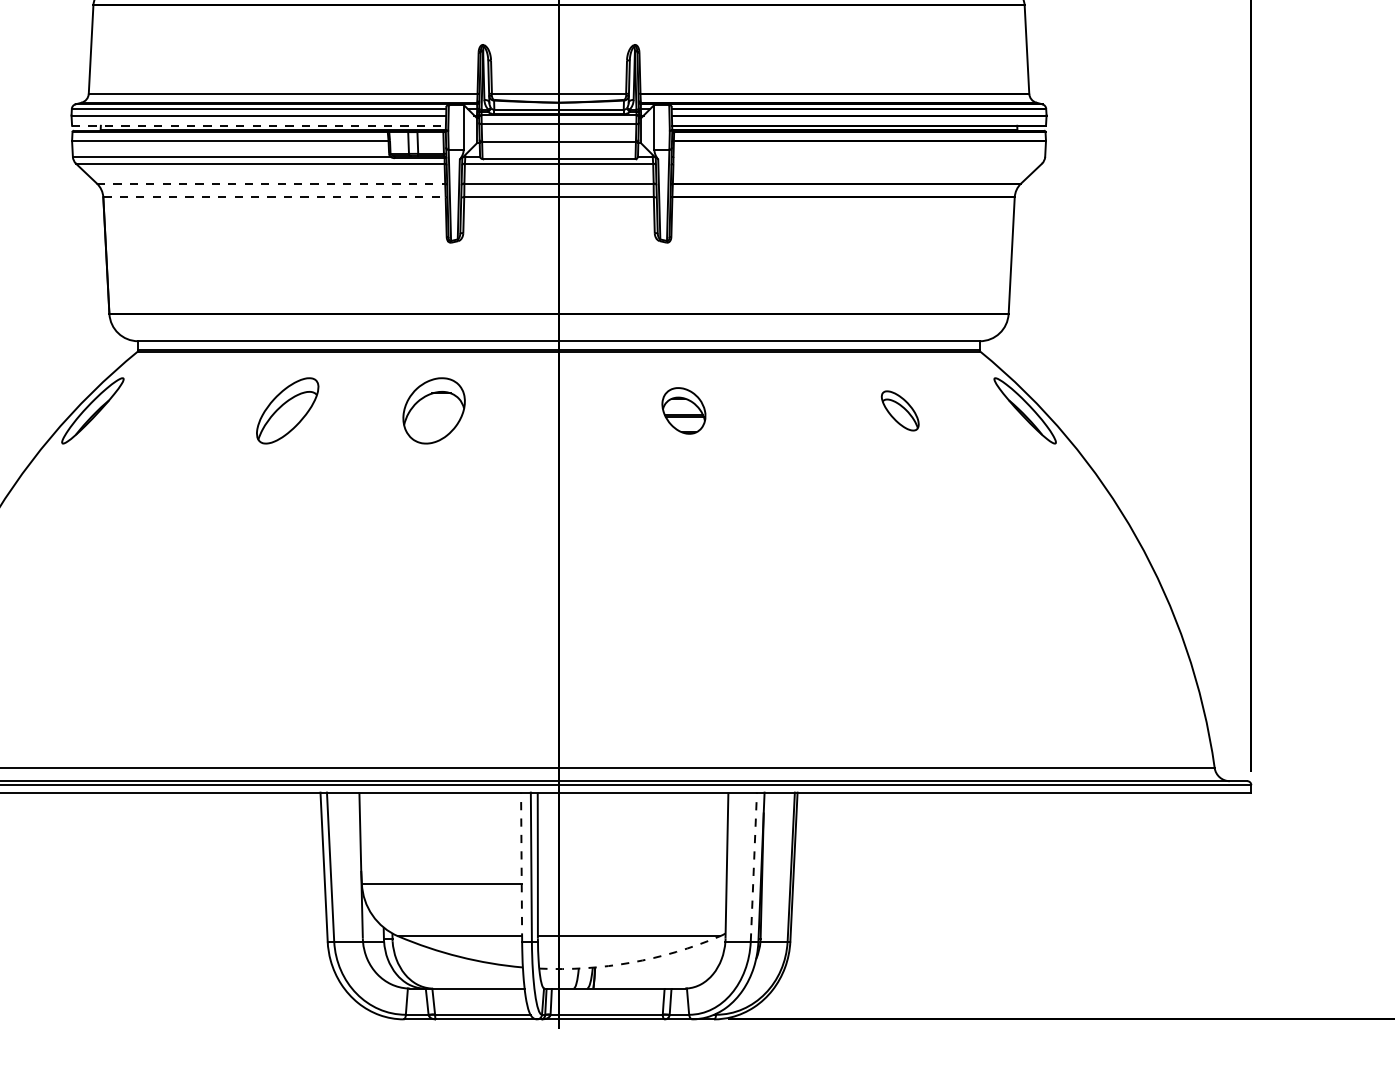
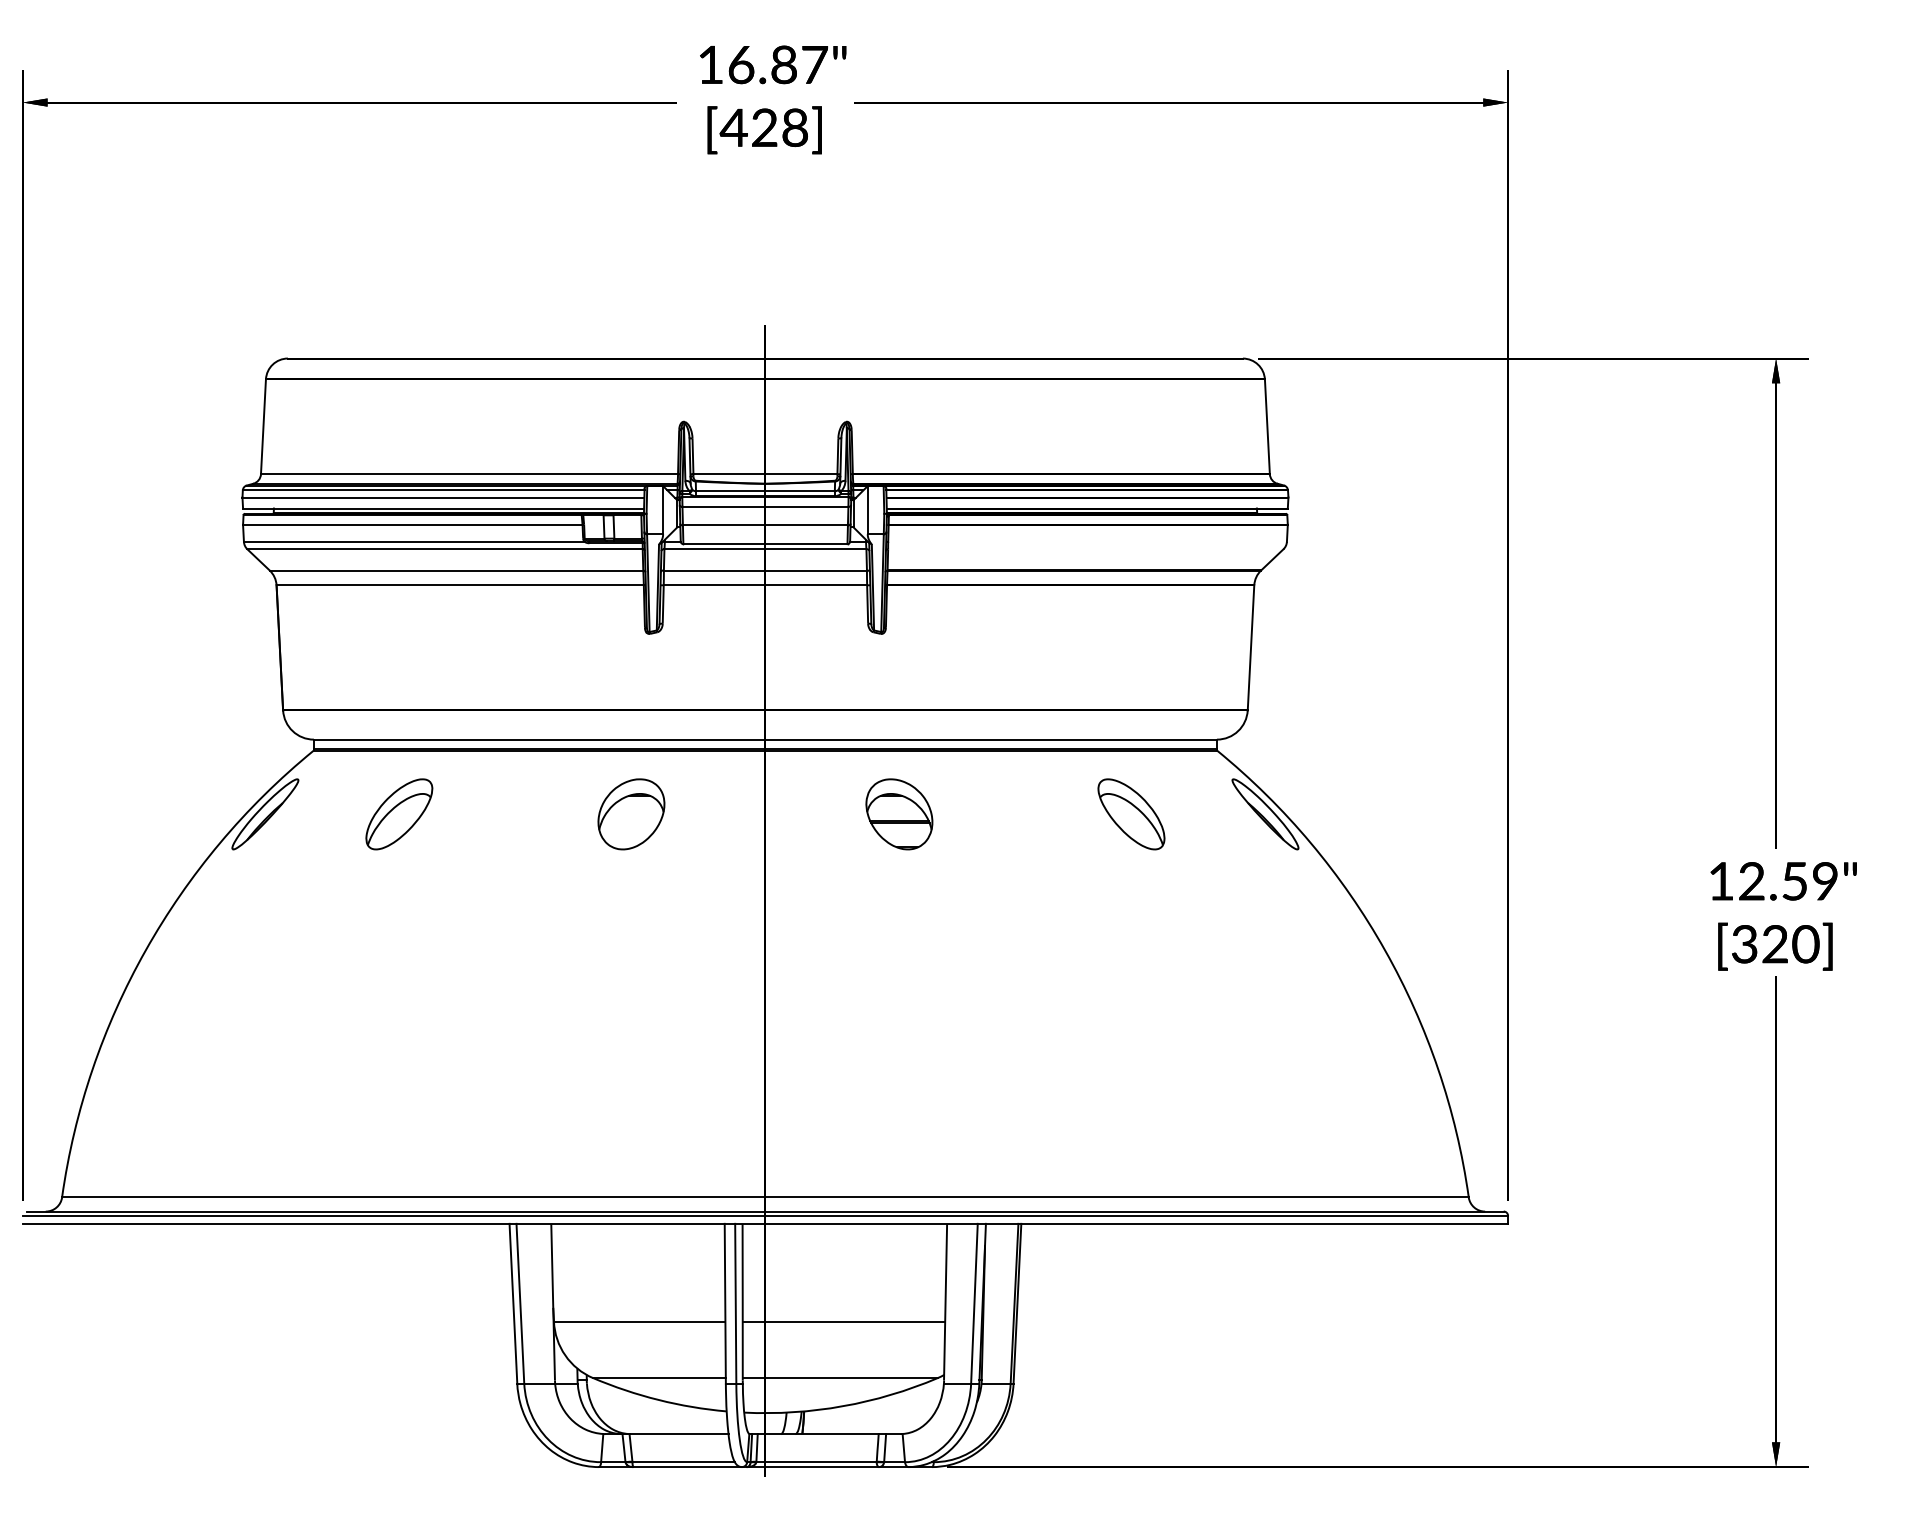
line: (258, 125) -> (443, 508), dashed -> solid
line: (271, 183) -> (456, 570), dashed -> solid
line: (274, 197) -> (460, 585), dashed -> solid
part: (287, 411) -> (399, 814), moved
part: (684, 411) -> (899, 814), size x1.43
part: (900, 411) -> (1131, 814), size x1.67
line: (521, 866) -> (725, 1303), dashed -> solid
line: (753, 866) -> (974, 1303), dashed -> solid
line: (631, 883) -> (843, 1321), added
arc: (631, 962) -> (843, 1406), dashed -> solid

